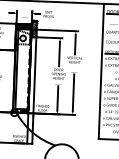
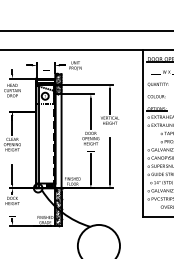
hatch: (30, 128) -> (58, 206), added

